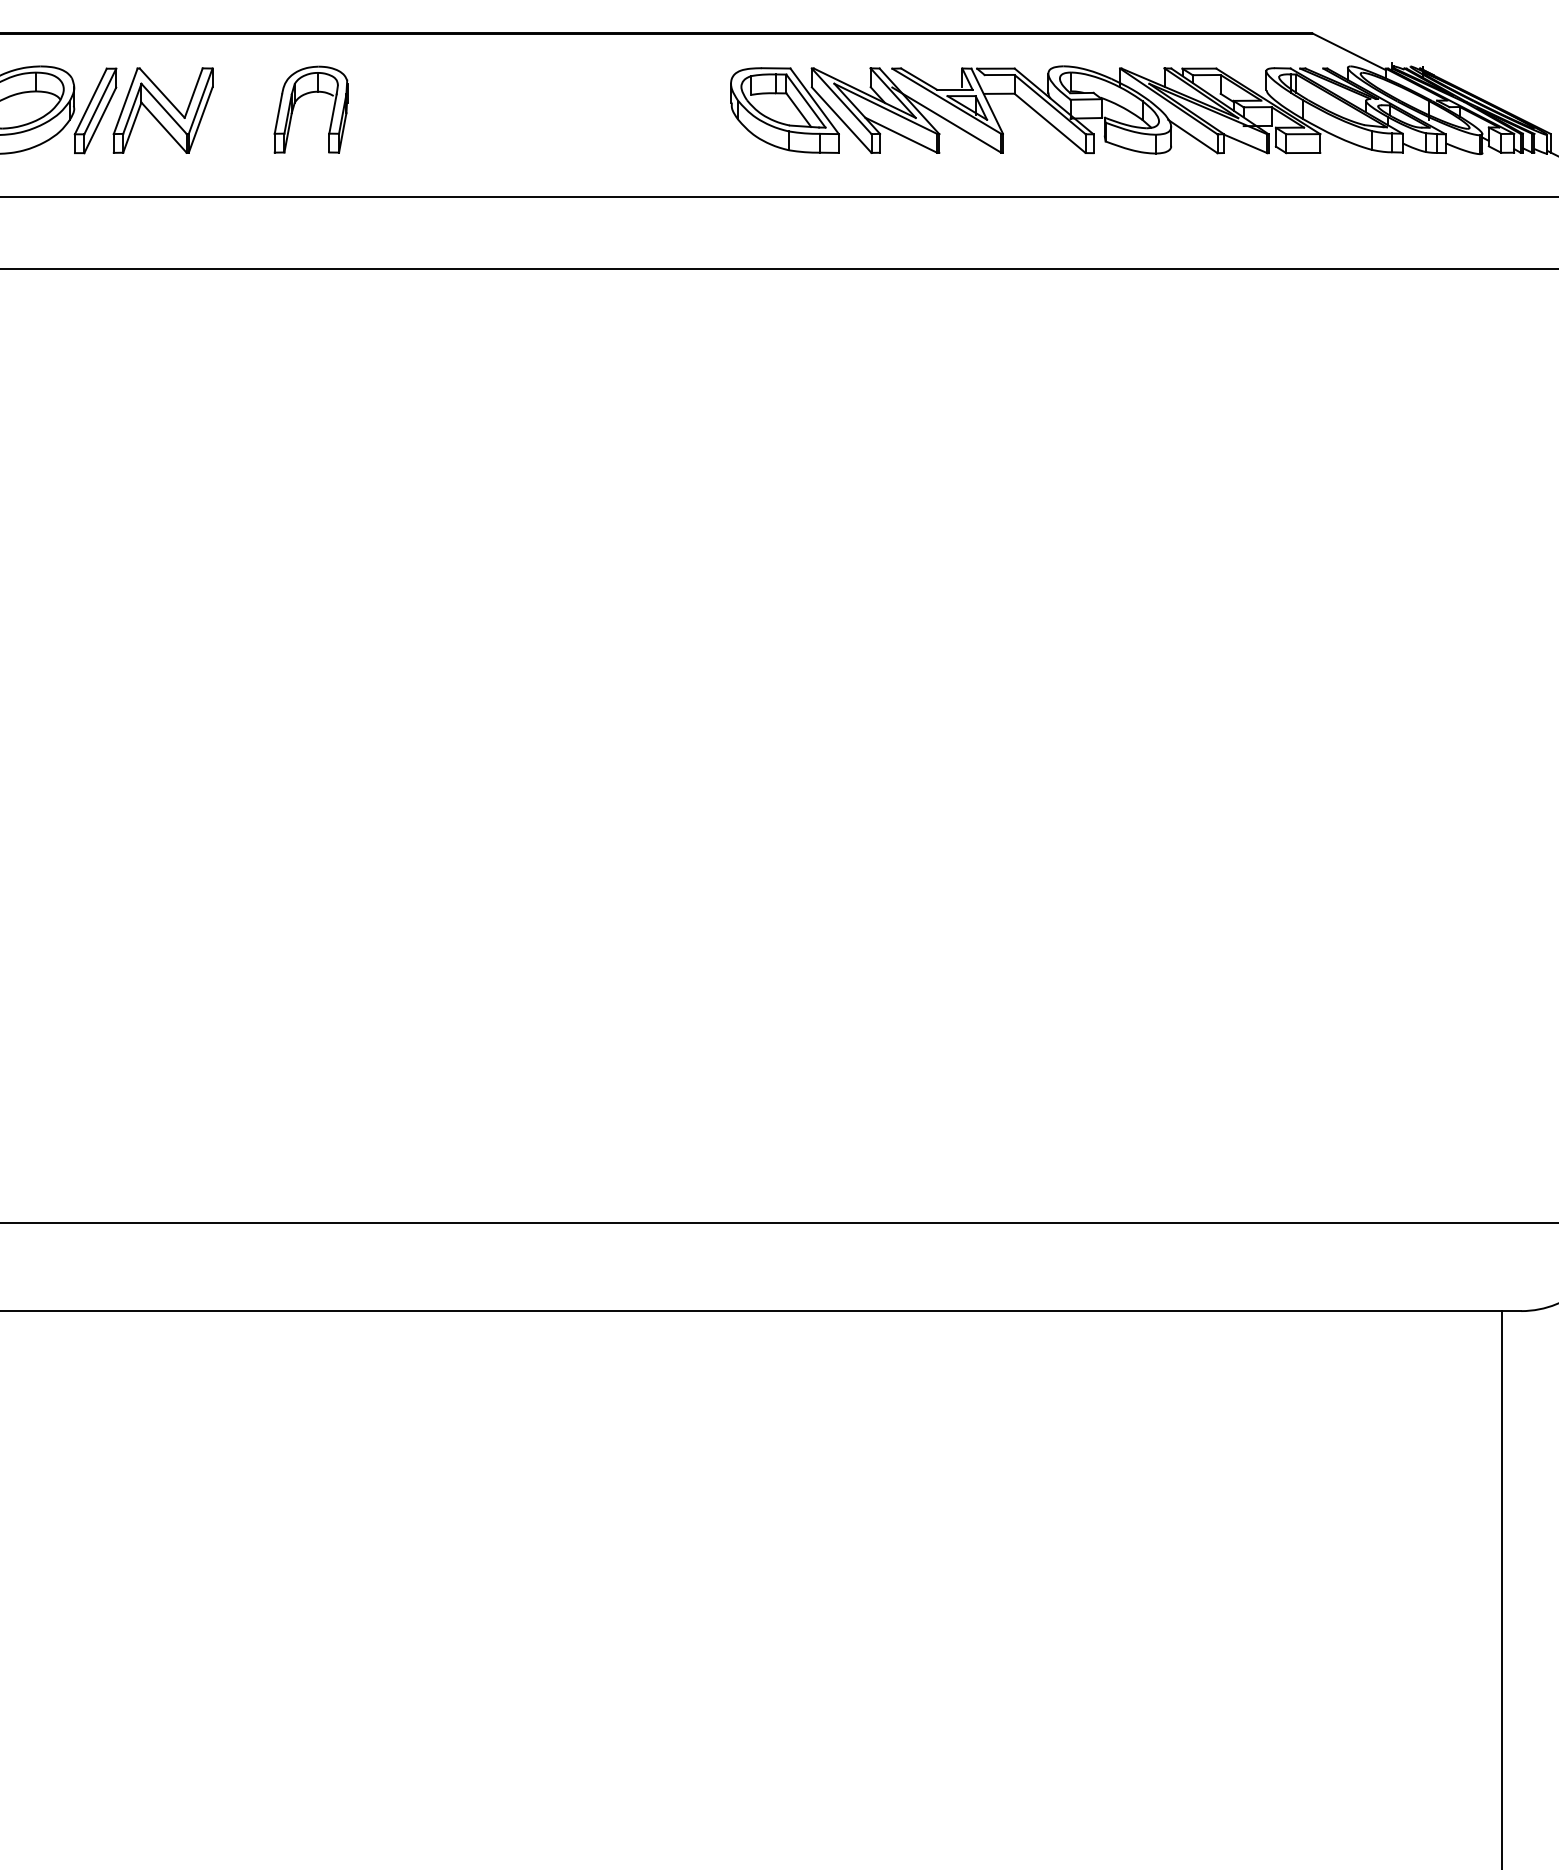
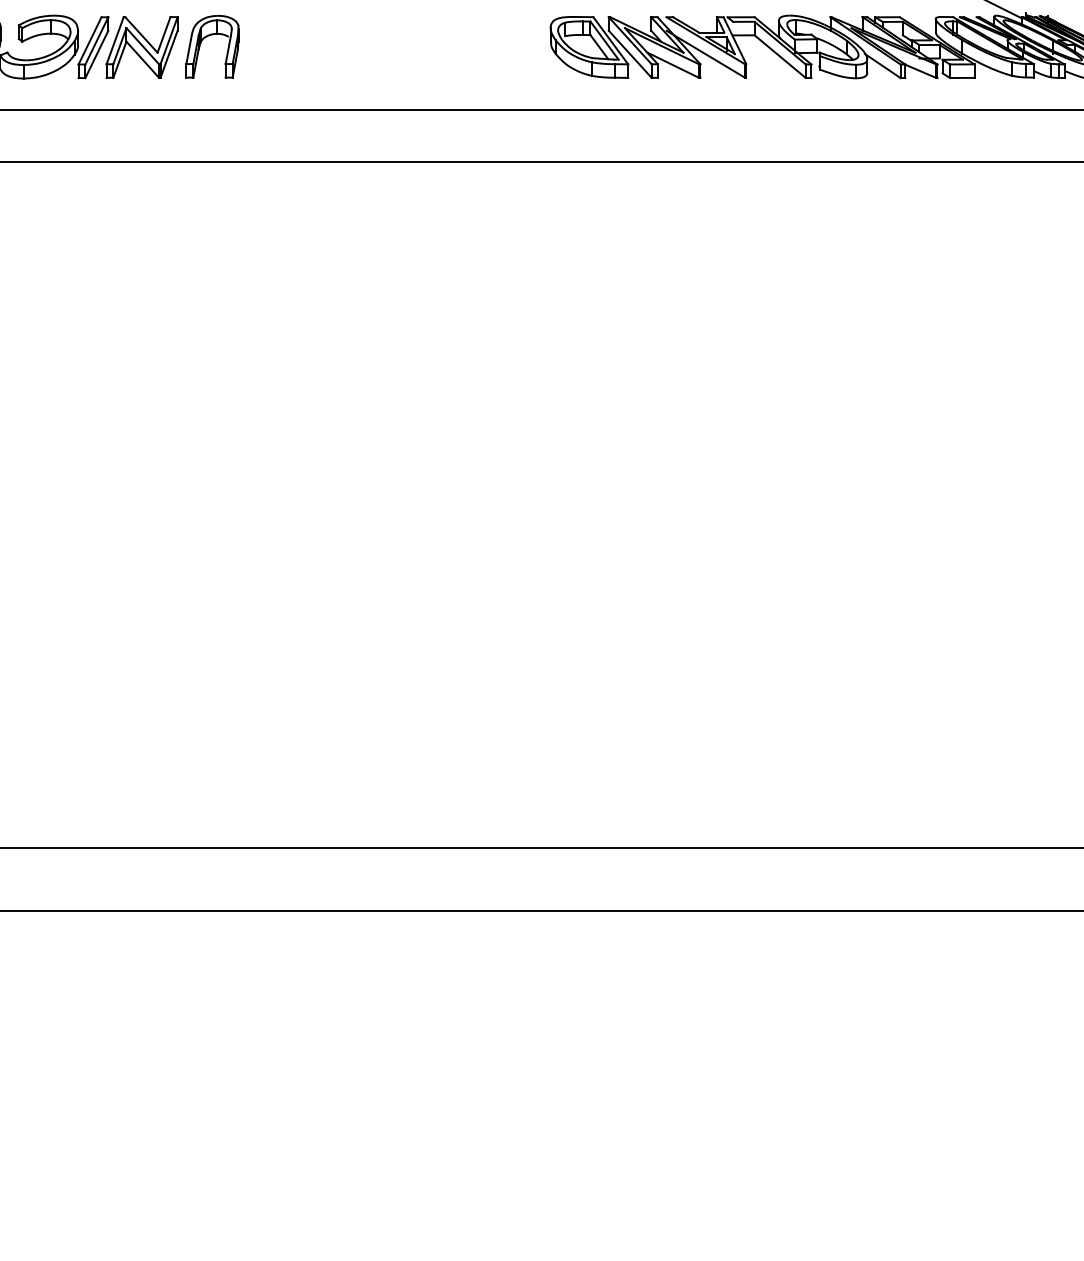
part: (305, 95) -> (208, 36), moved

